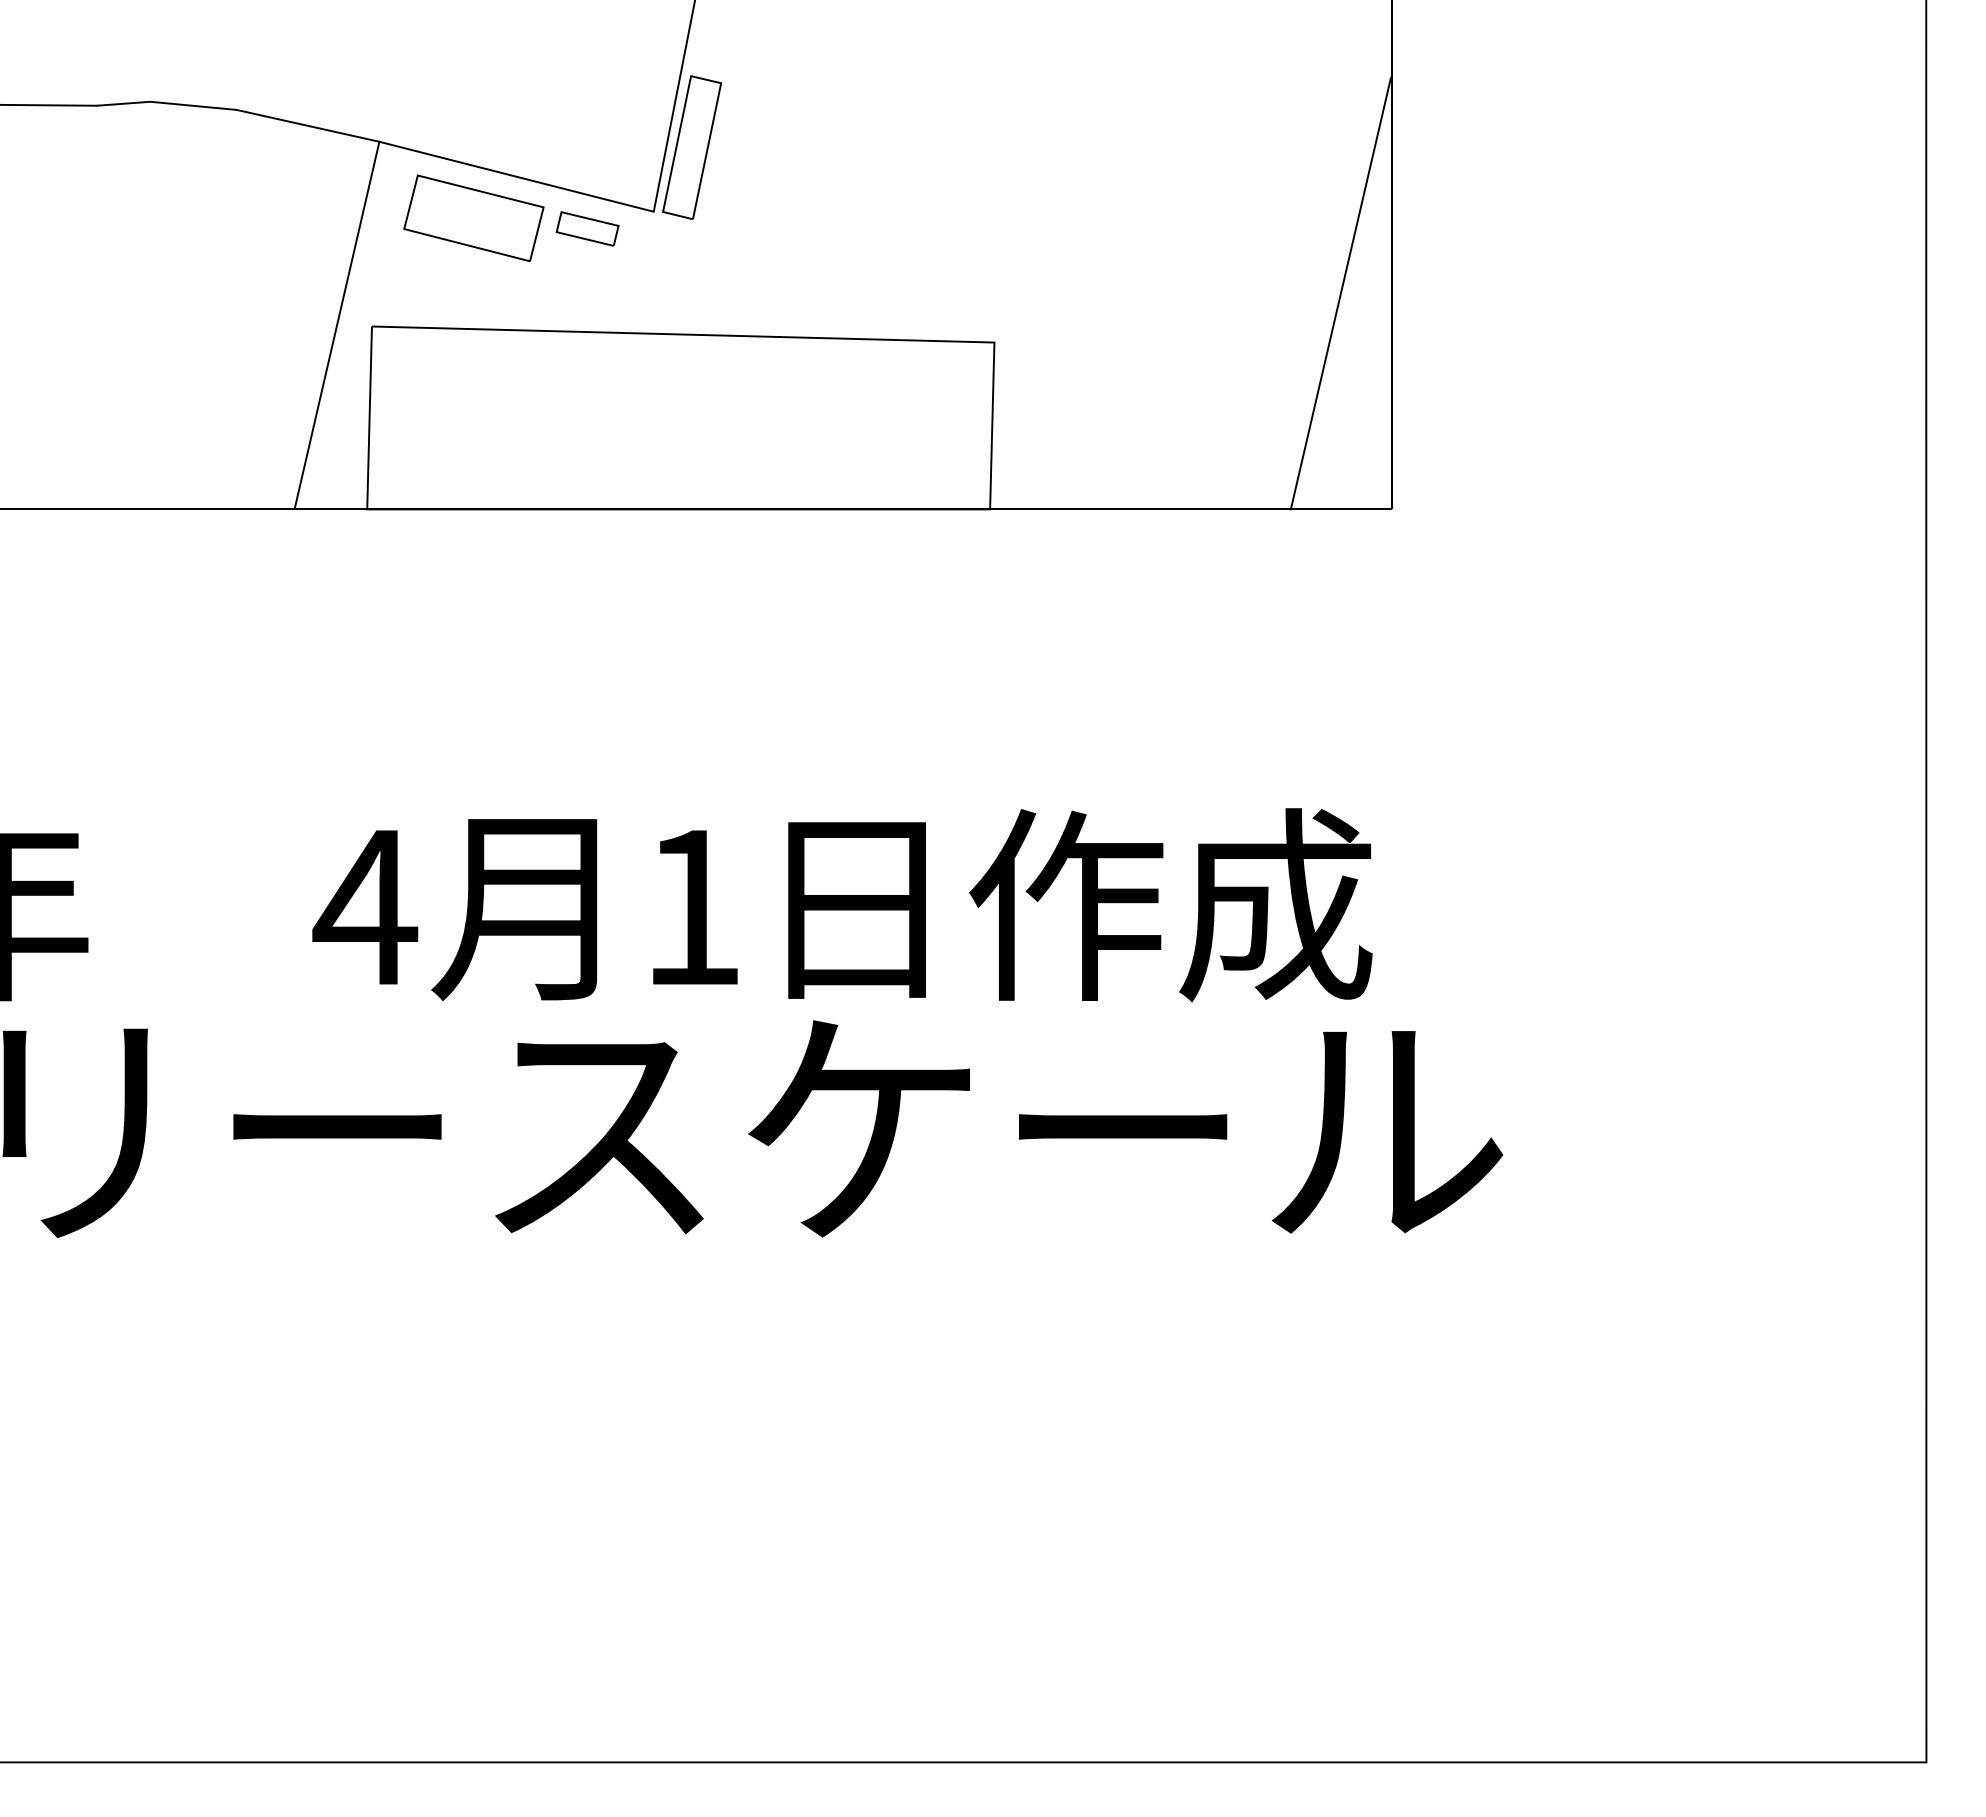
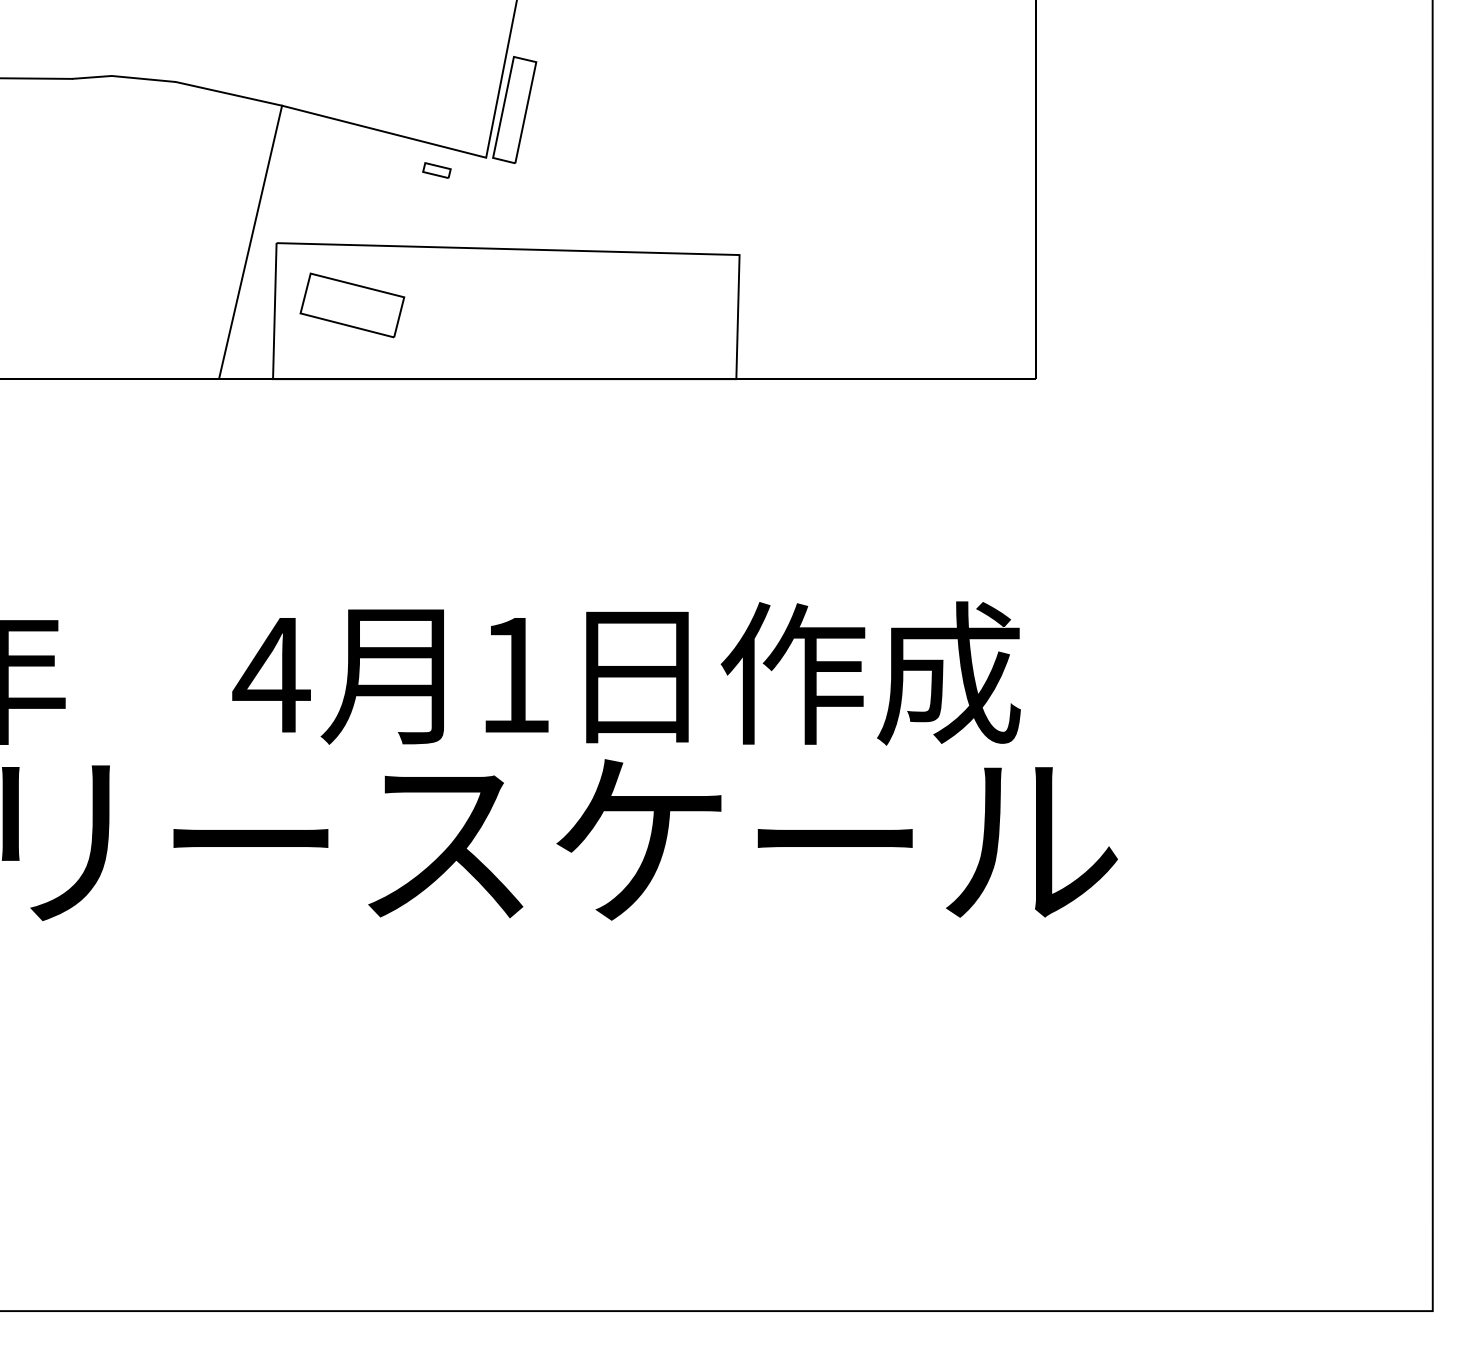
part: (473, 218) -> (352, 305), moved
part: (587, 228) -> (436, 170), size x0.6
line: (1340, 293) -> (996, 218), removed

